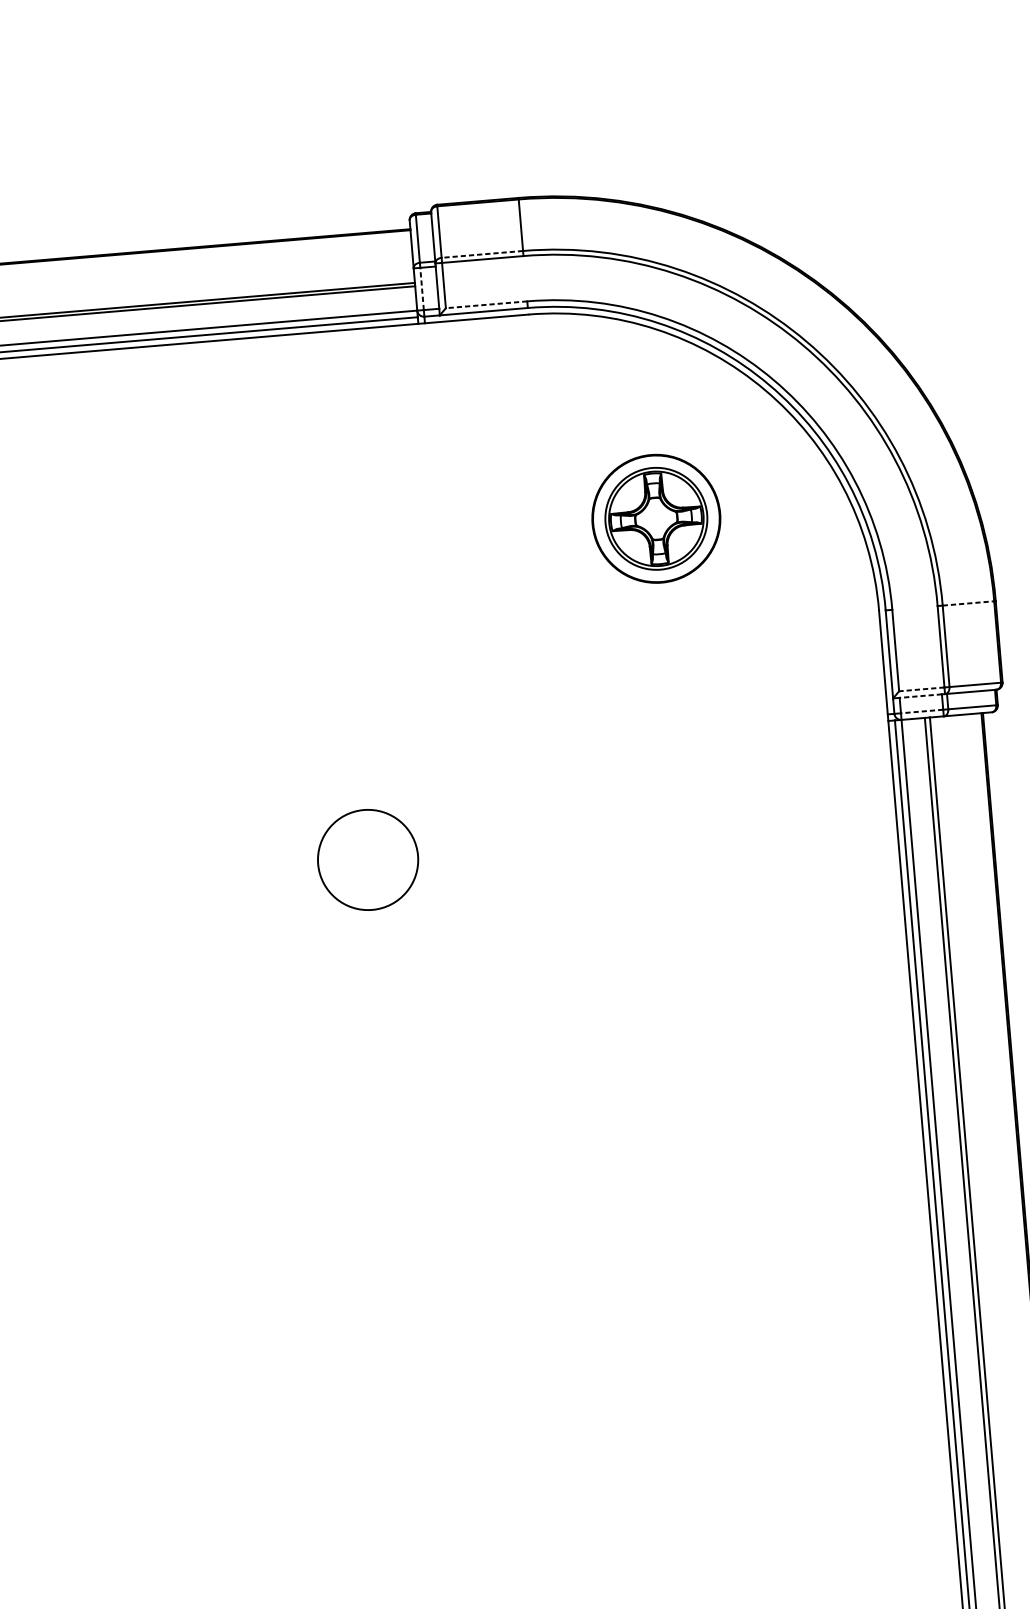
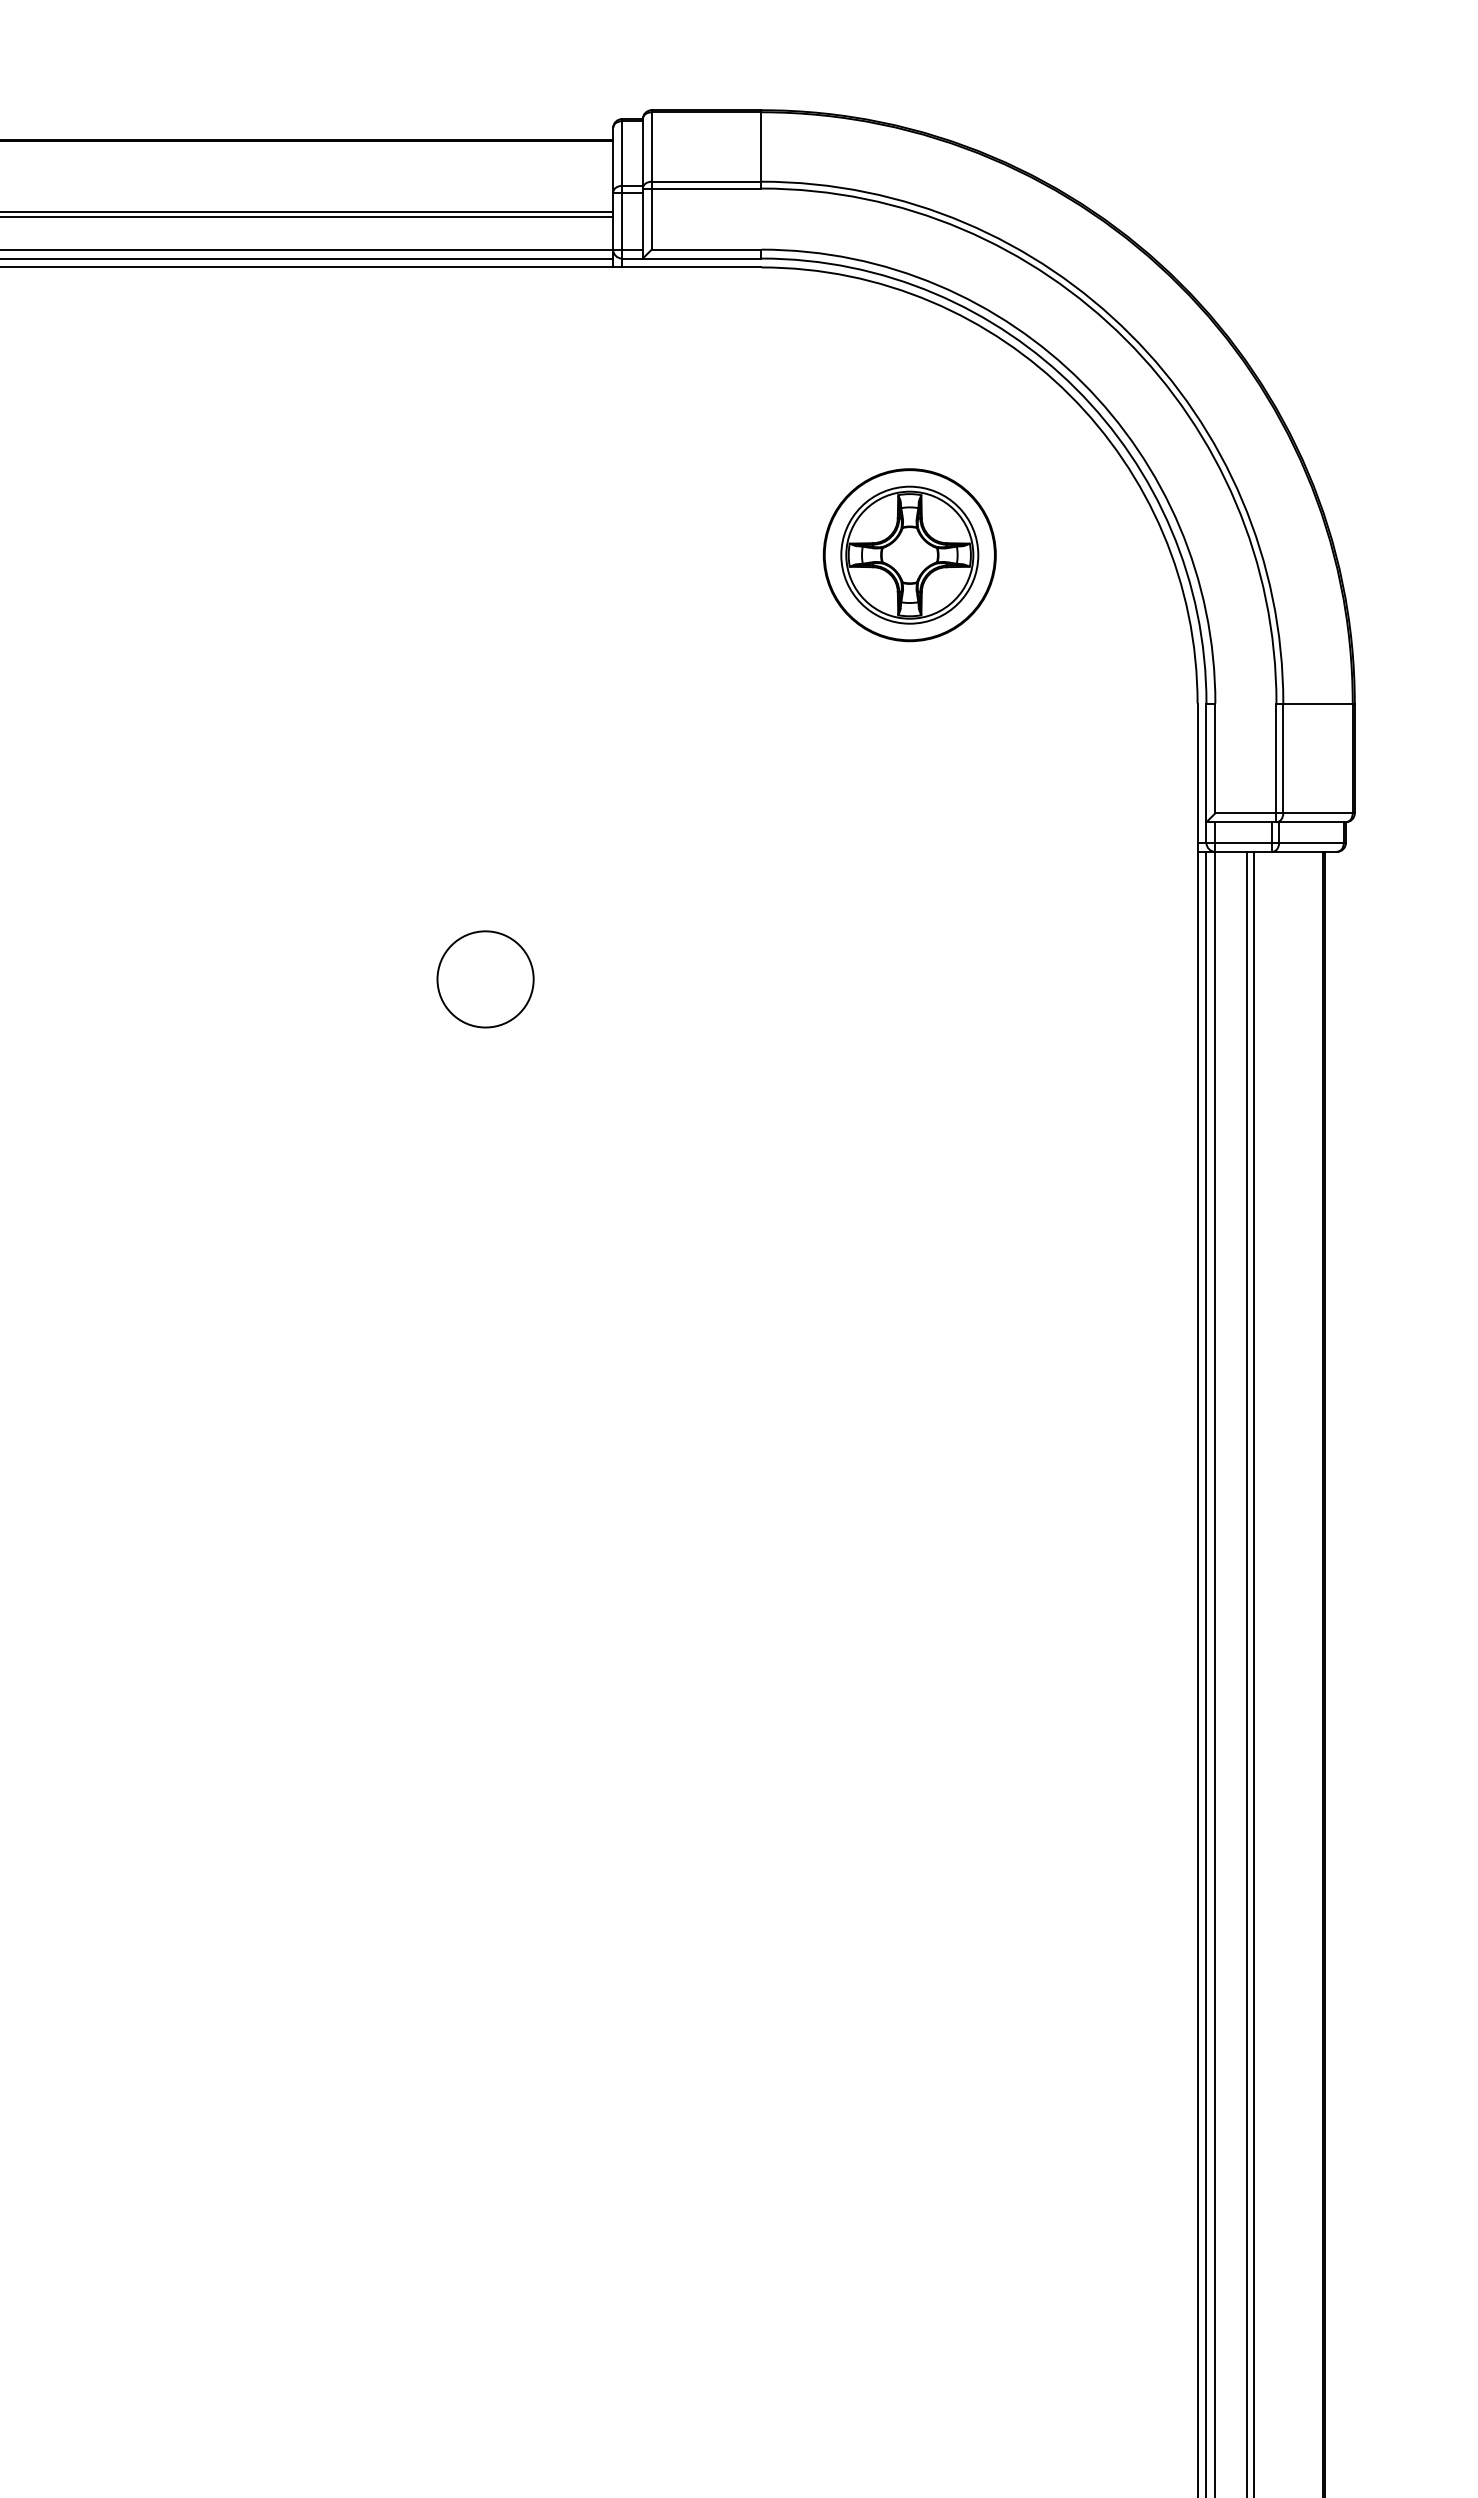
line: (482, 254) -> (706, 181), dashed -> solid
line: (422, 288) -> (622, 220), dashed -> solid
line: (486, 304) -> (706, 249), dashed -> solid
line: (968, 603) -> (1318, 703), dashed -> solid
line: (921, 689) -> (1245, 813), dashed -> solid
line: (920, 696) -> (1243, 822), dashed -> solid
line: (921, 711) -> (1243, 842), dashed -> solid
circle: (368, 860) -> (485, 979), size x0.71

